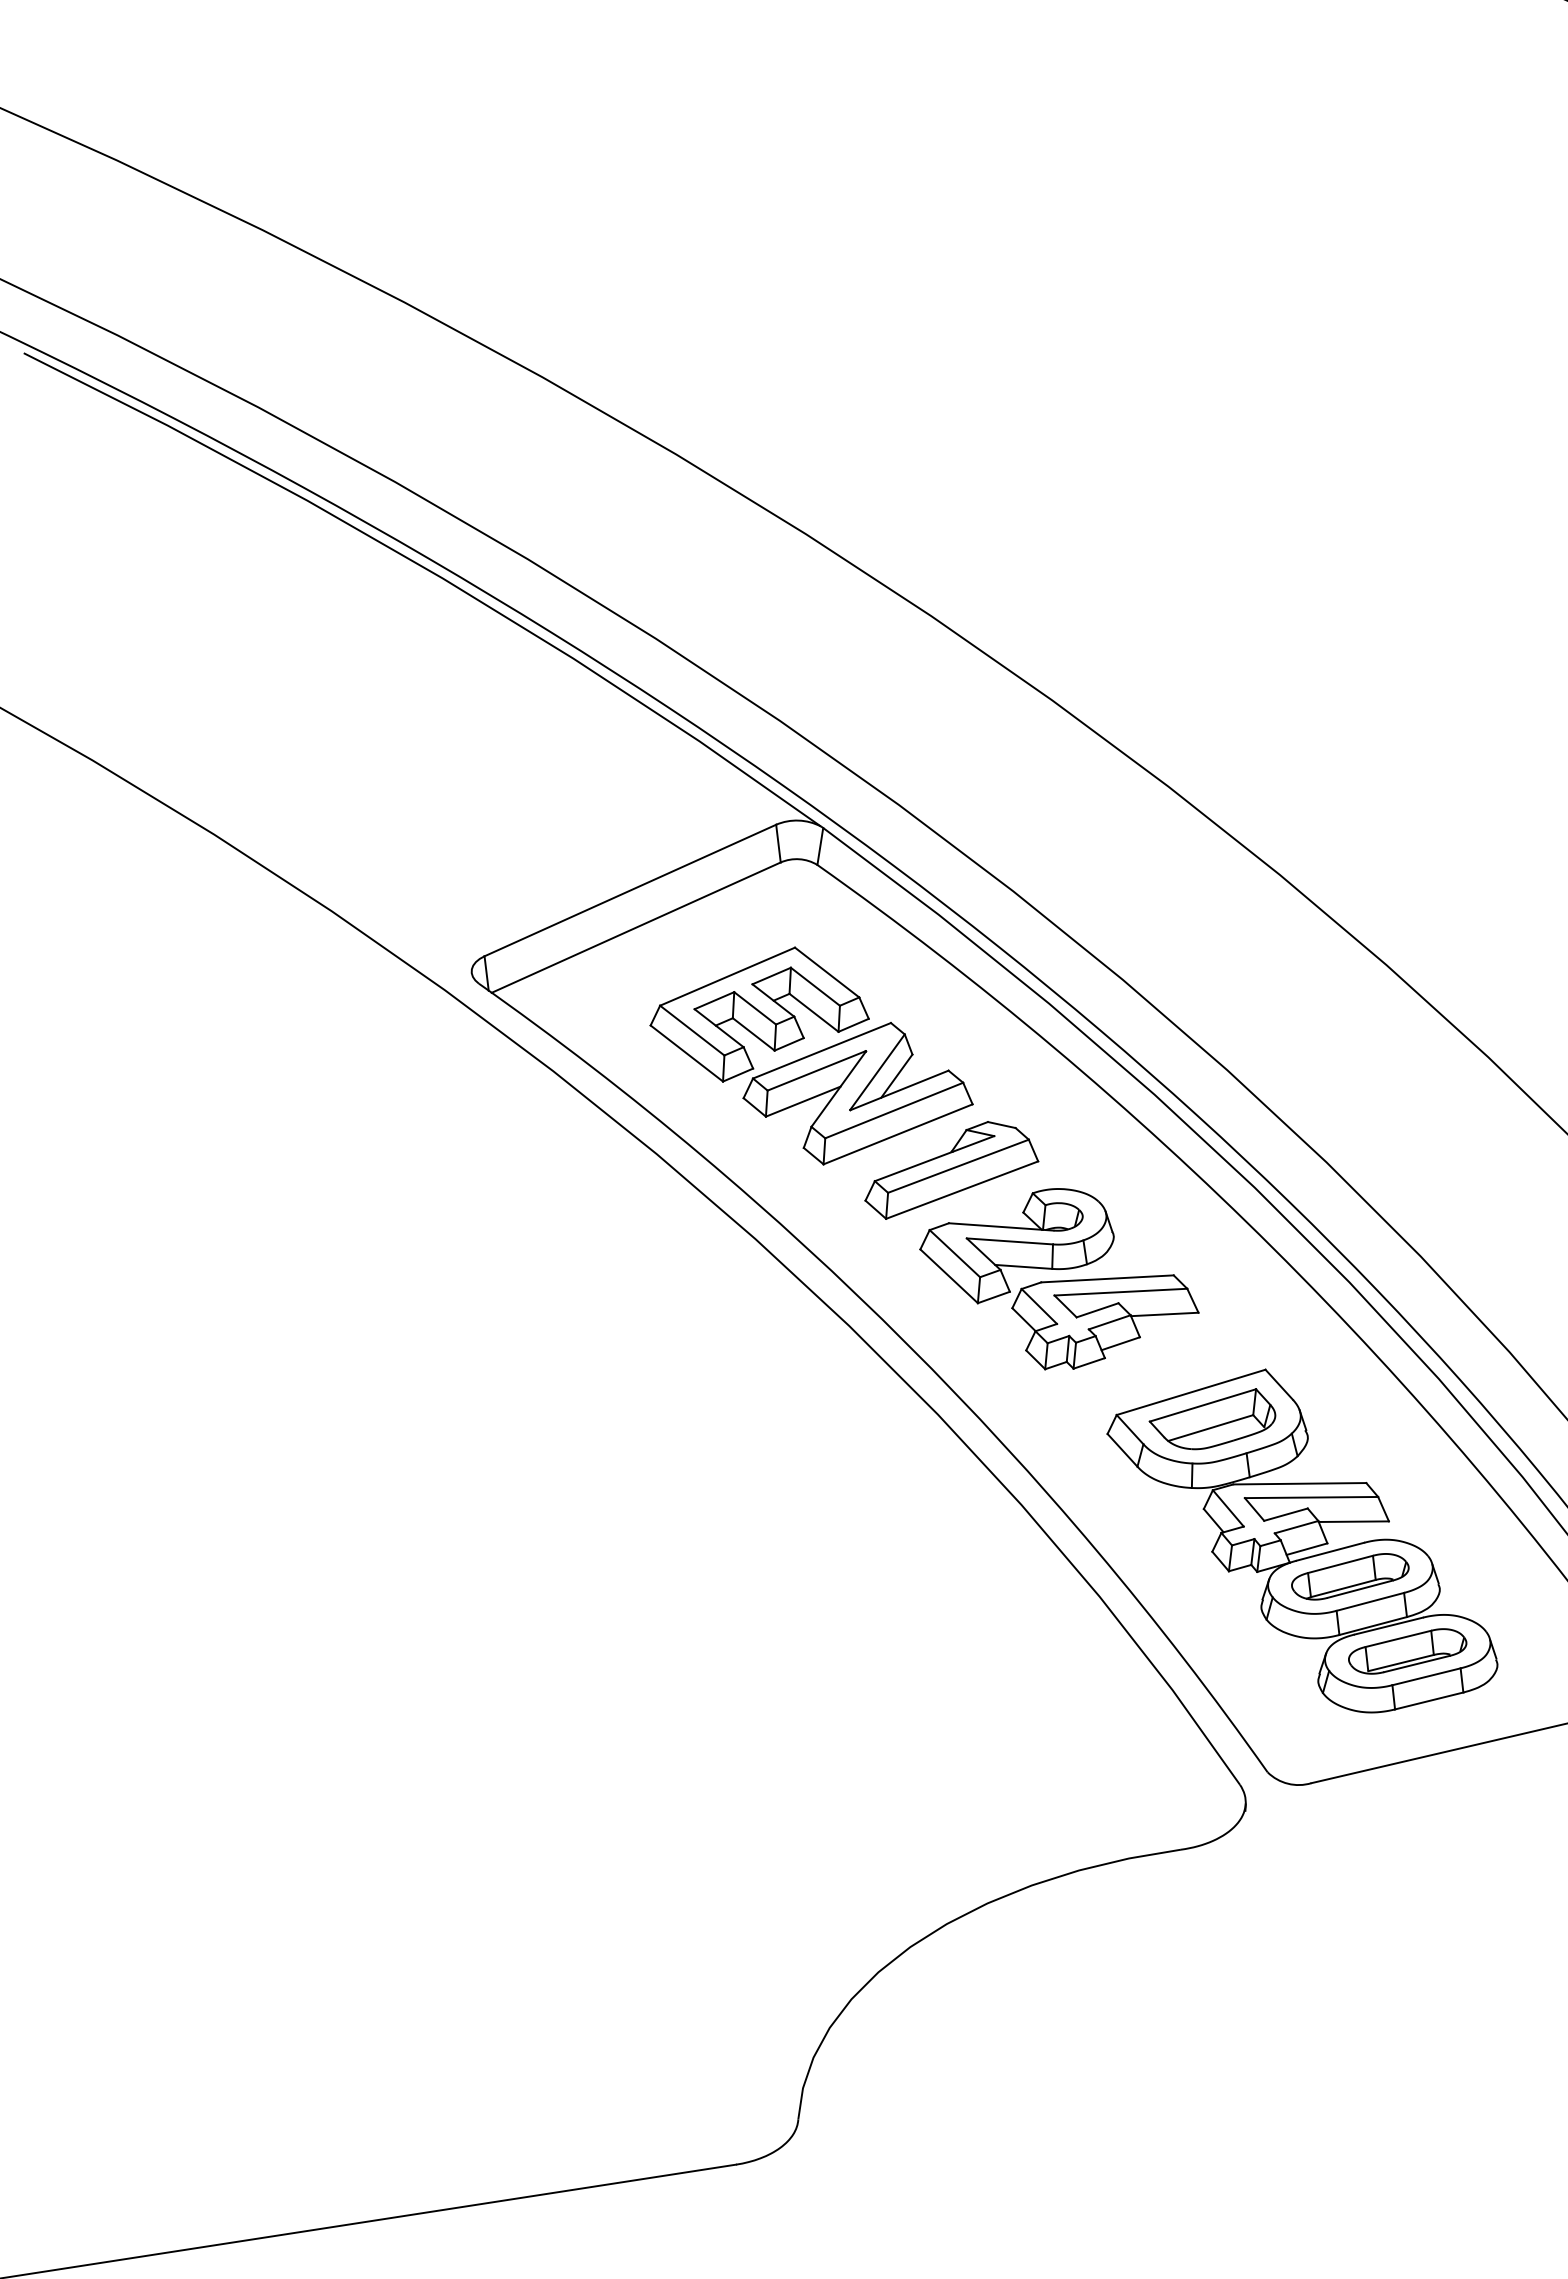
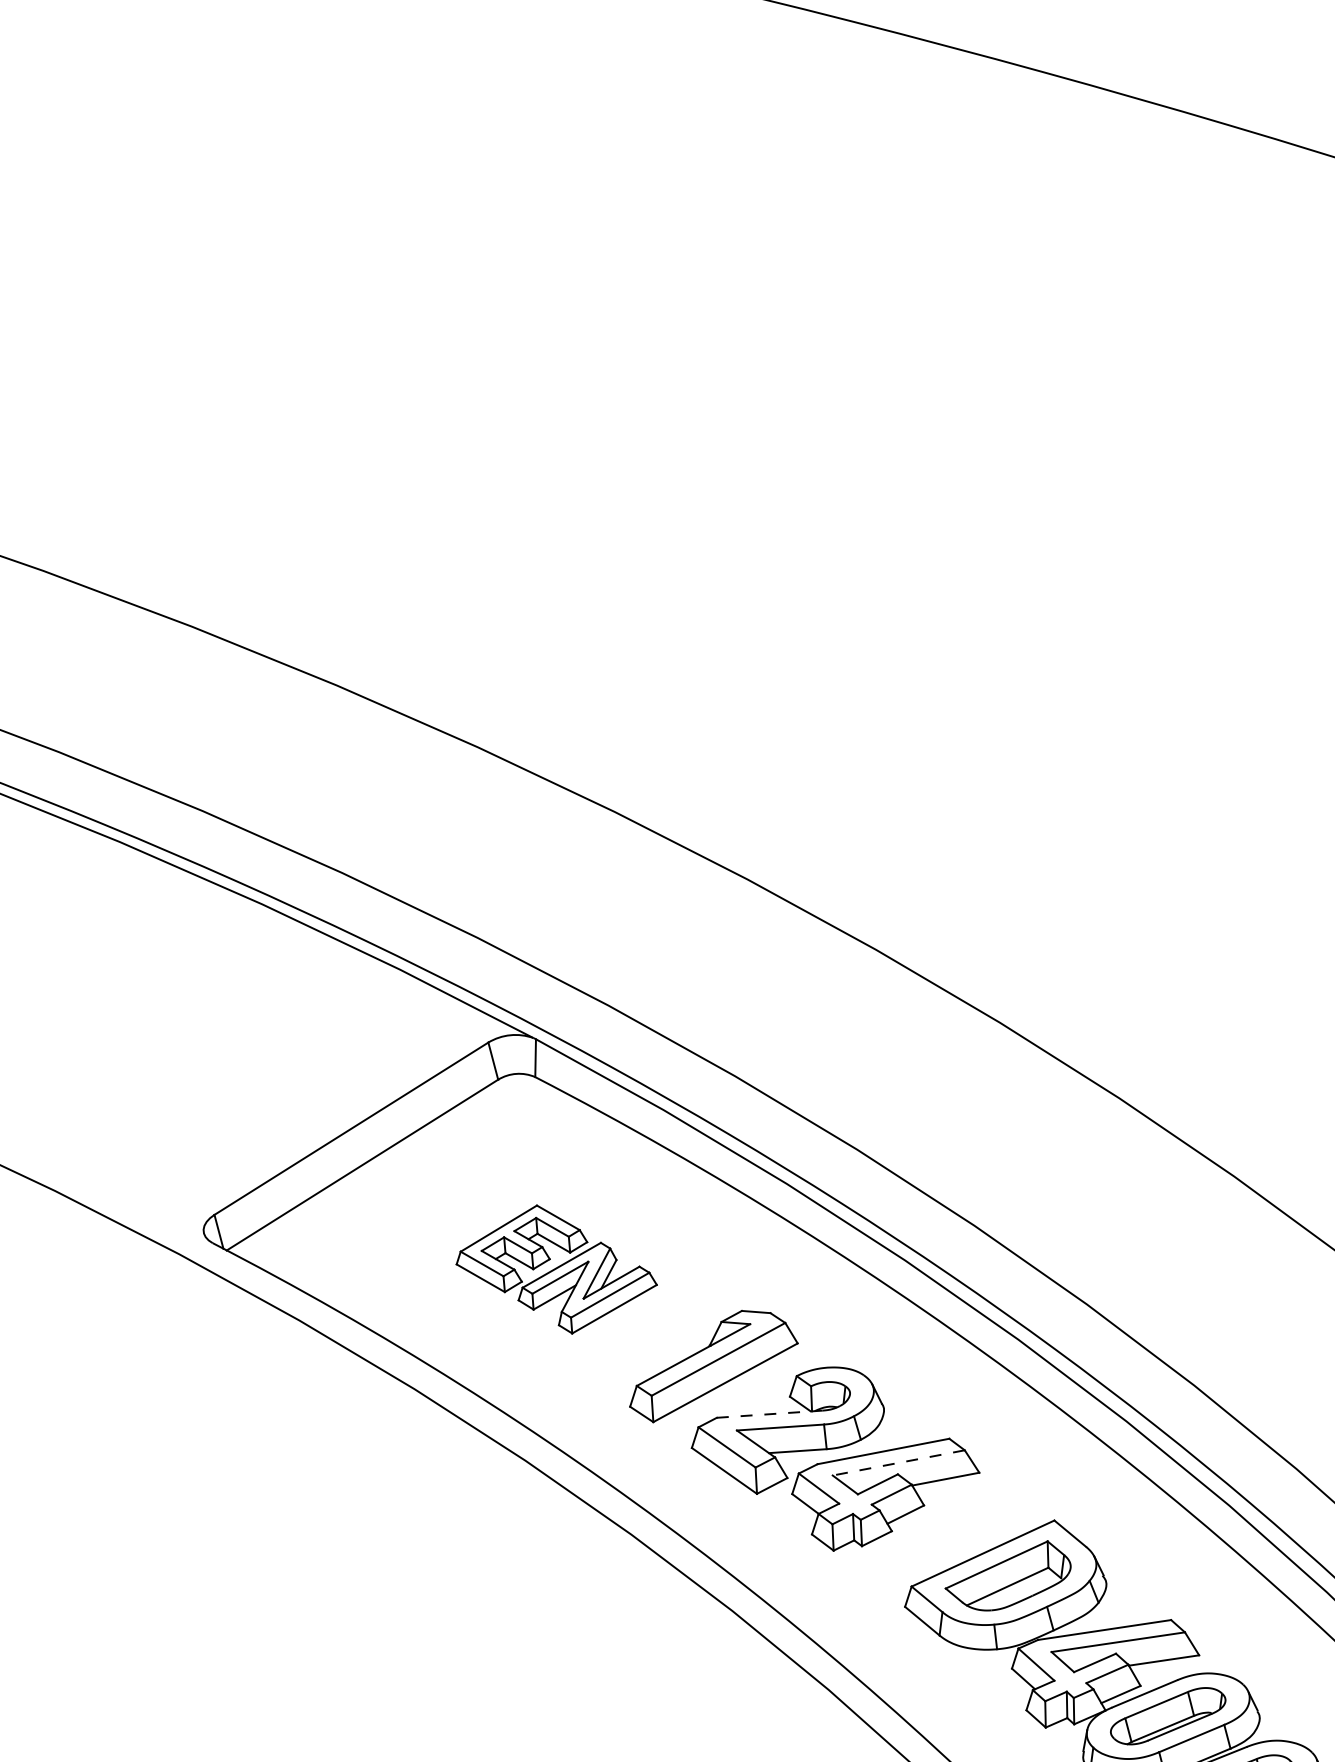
part: (811, 1055) -> (555, 1268), size x0.6
line: (1001, 1226) -> (769, 1413), solid -> dashed
line: (1120, 1292) -> (898, 1463), solid -> dashed

